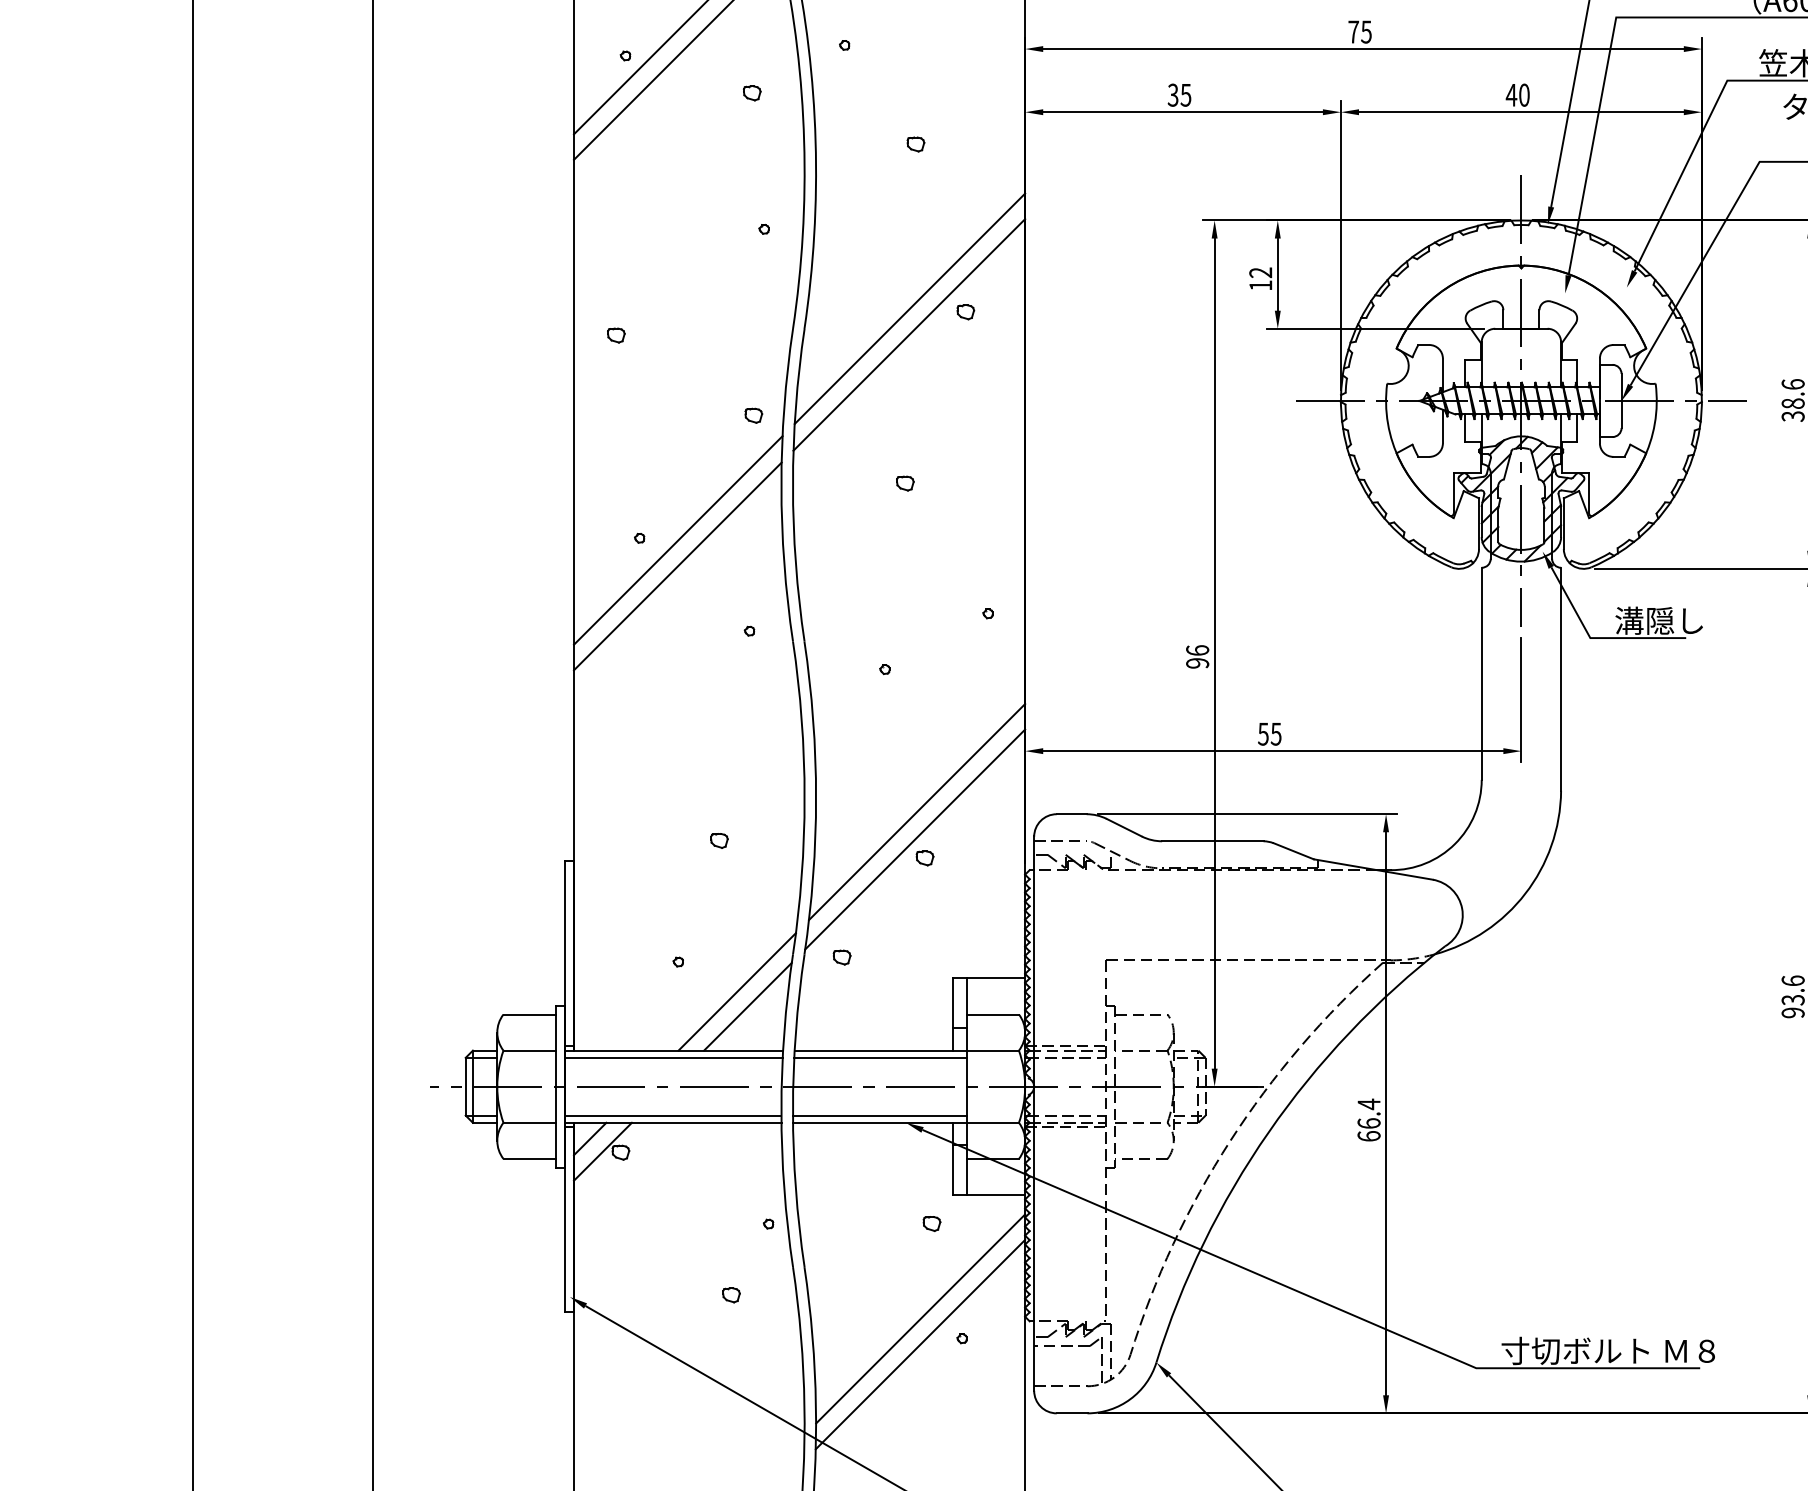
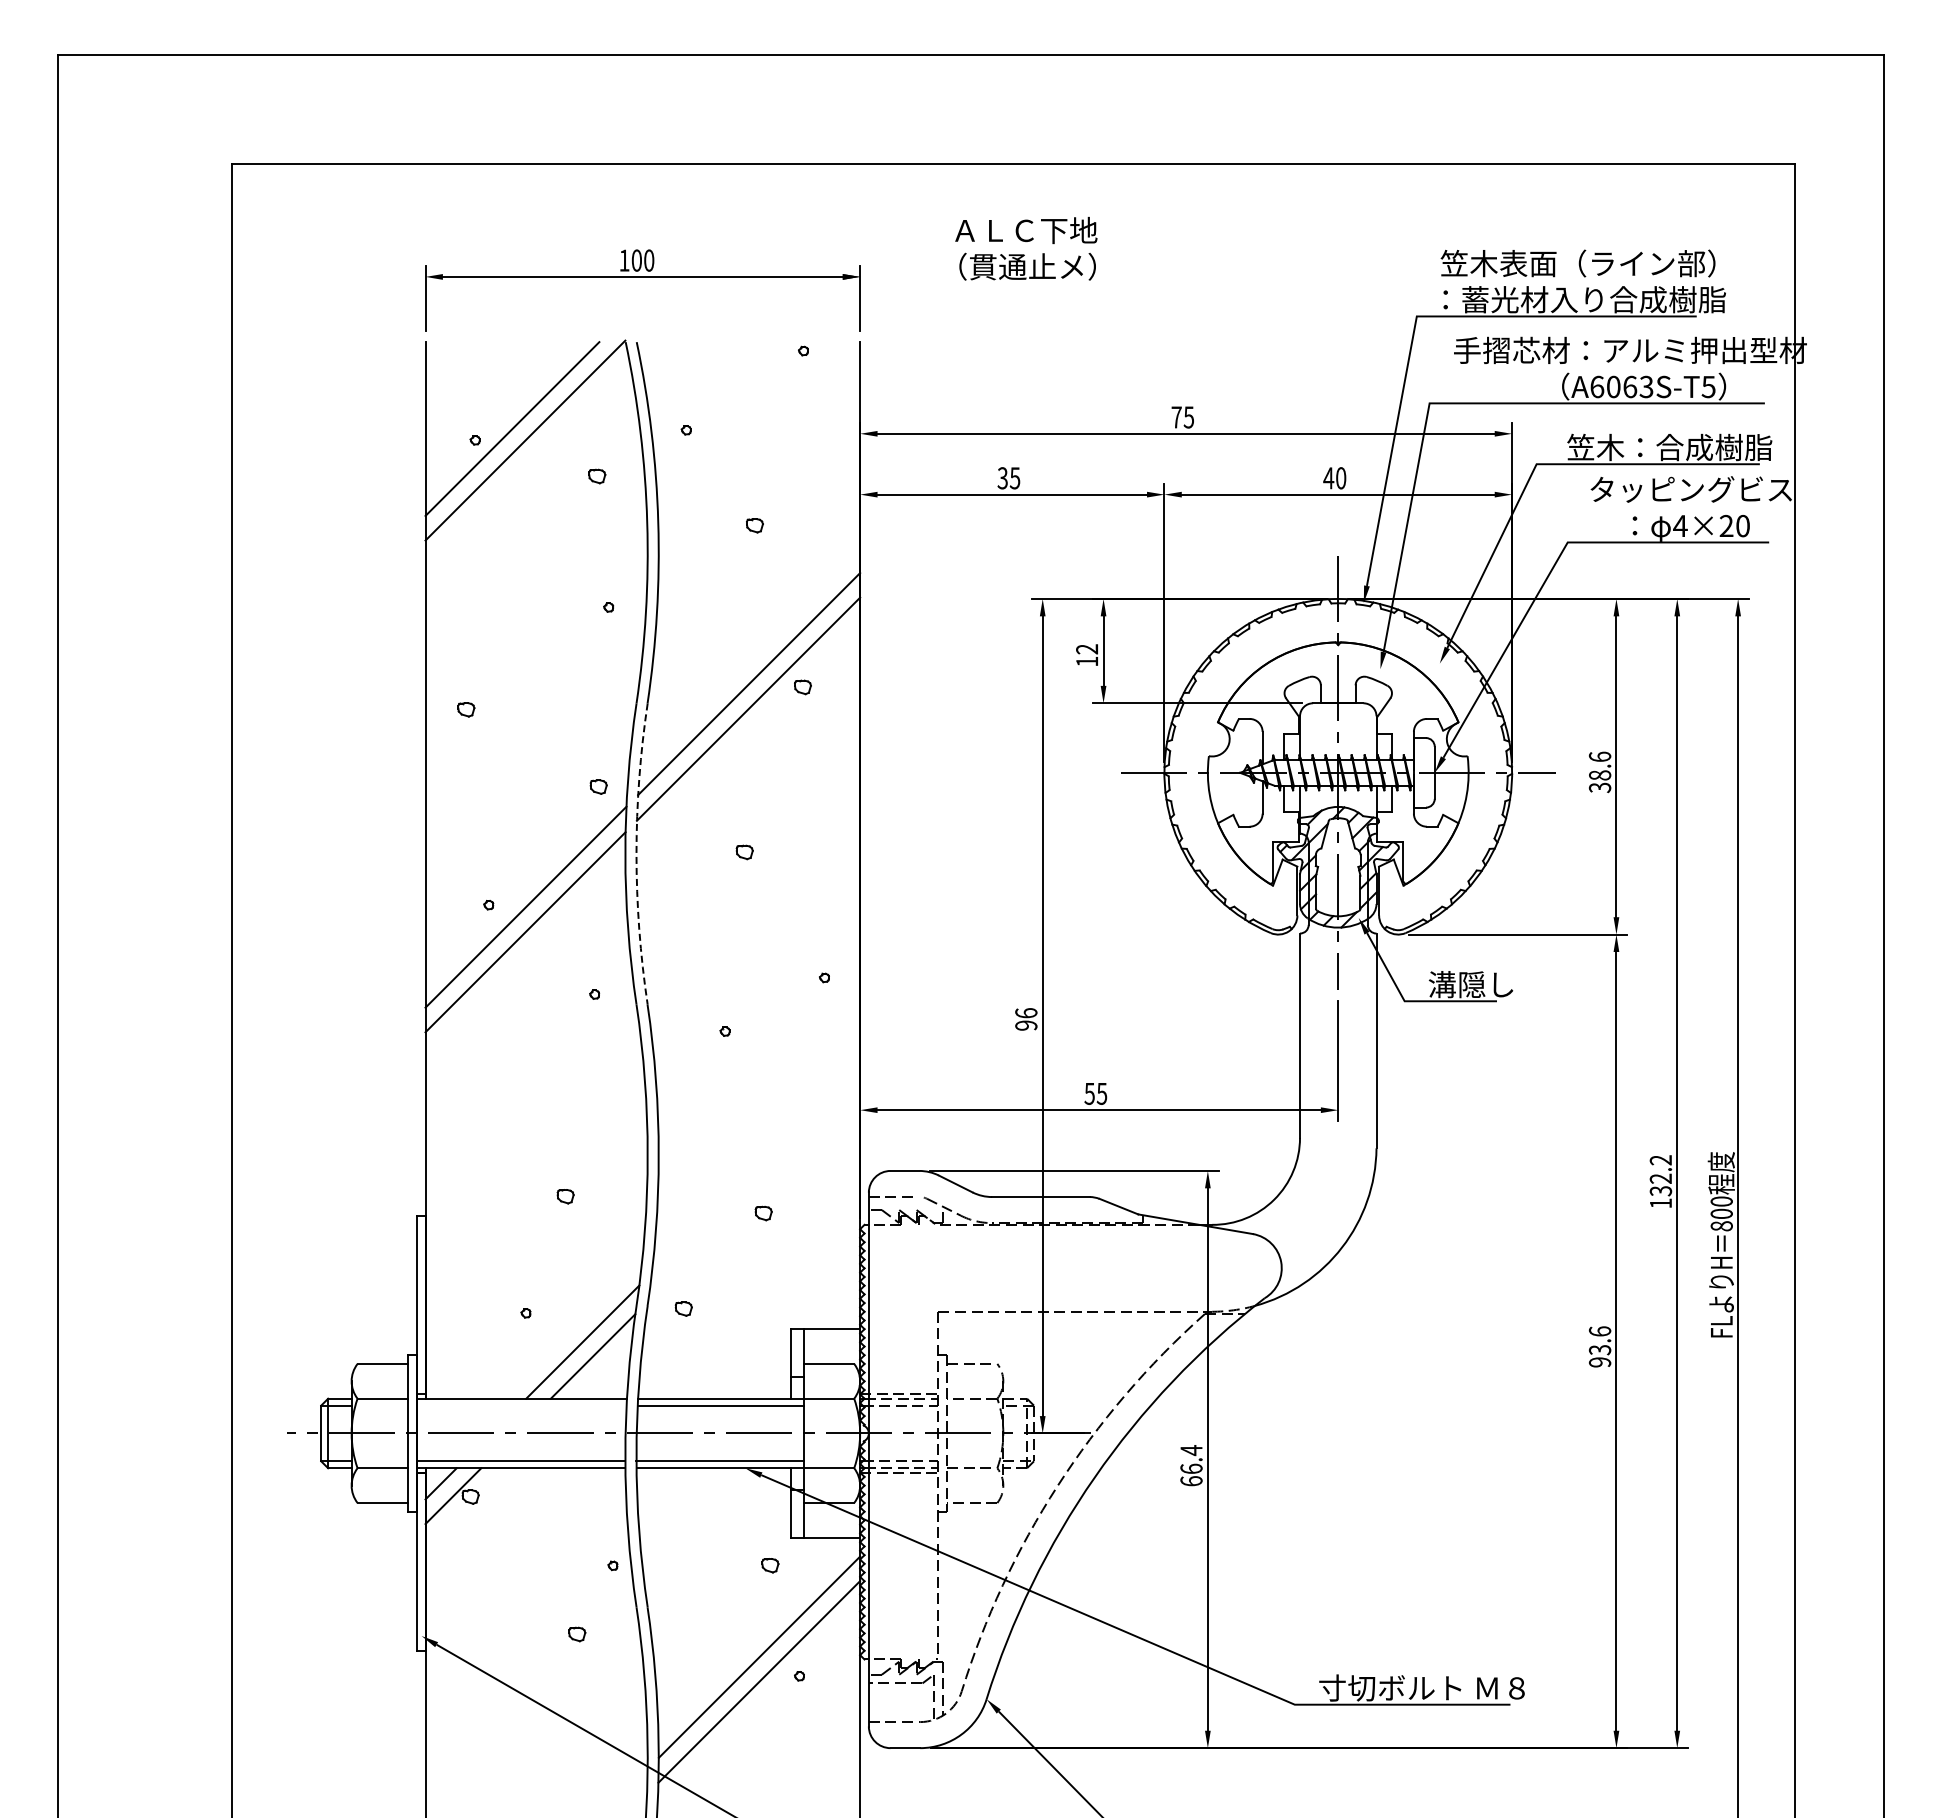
arc: (792, 485) -> (636, 854), solid -> dashed
line: (916, 811) -> (755, 1168), removed
line: (915, 839) -> (754, 1195), removed
line: (673, 1057) -> (521, 1405), removed

